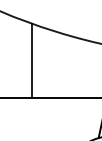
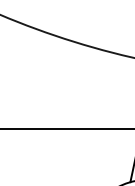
line: (32, 60) -> (43, 79), removed

